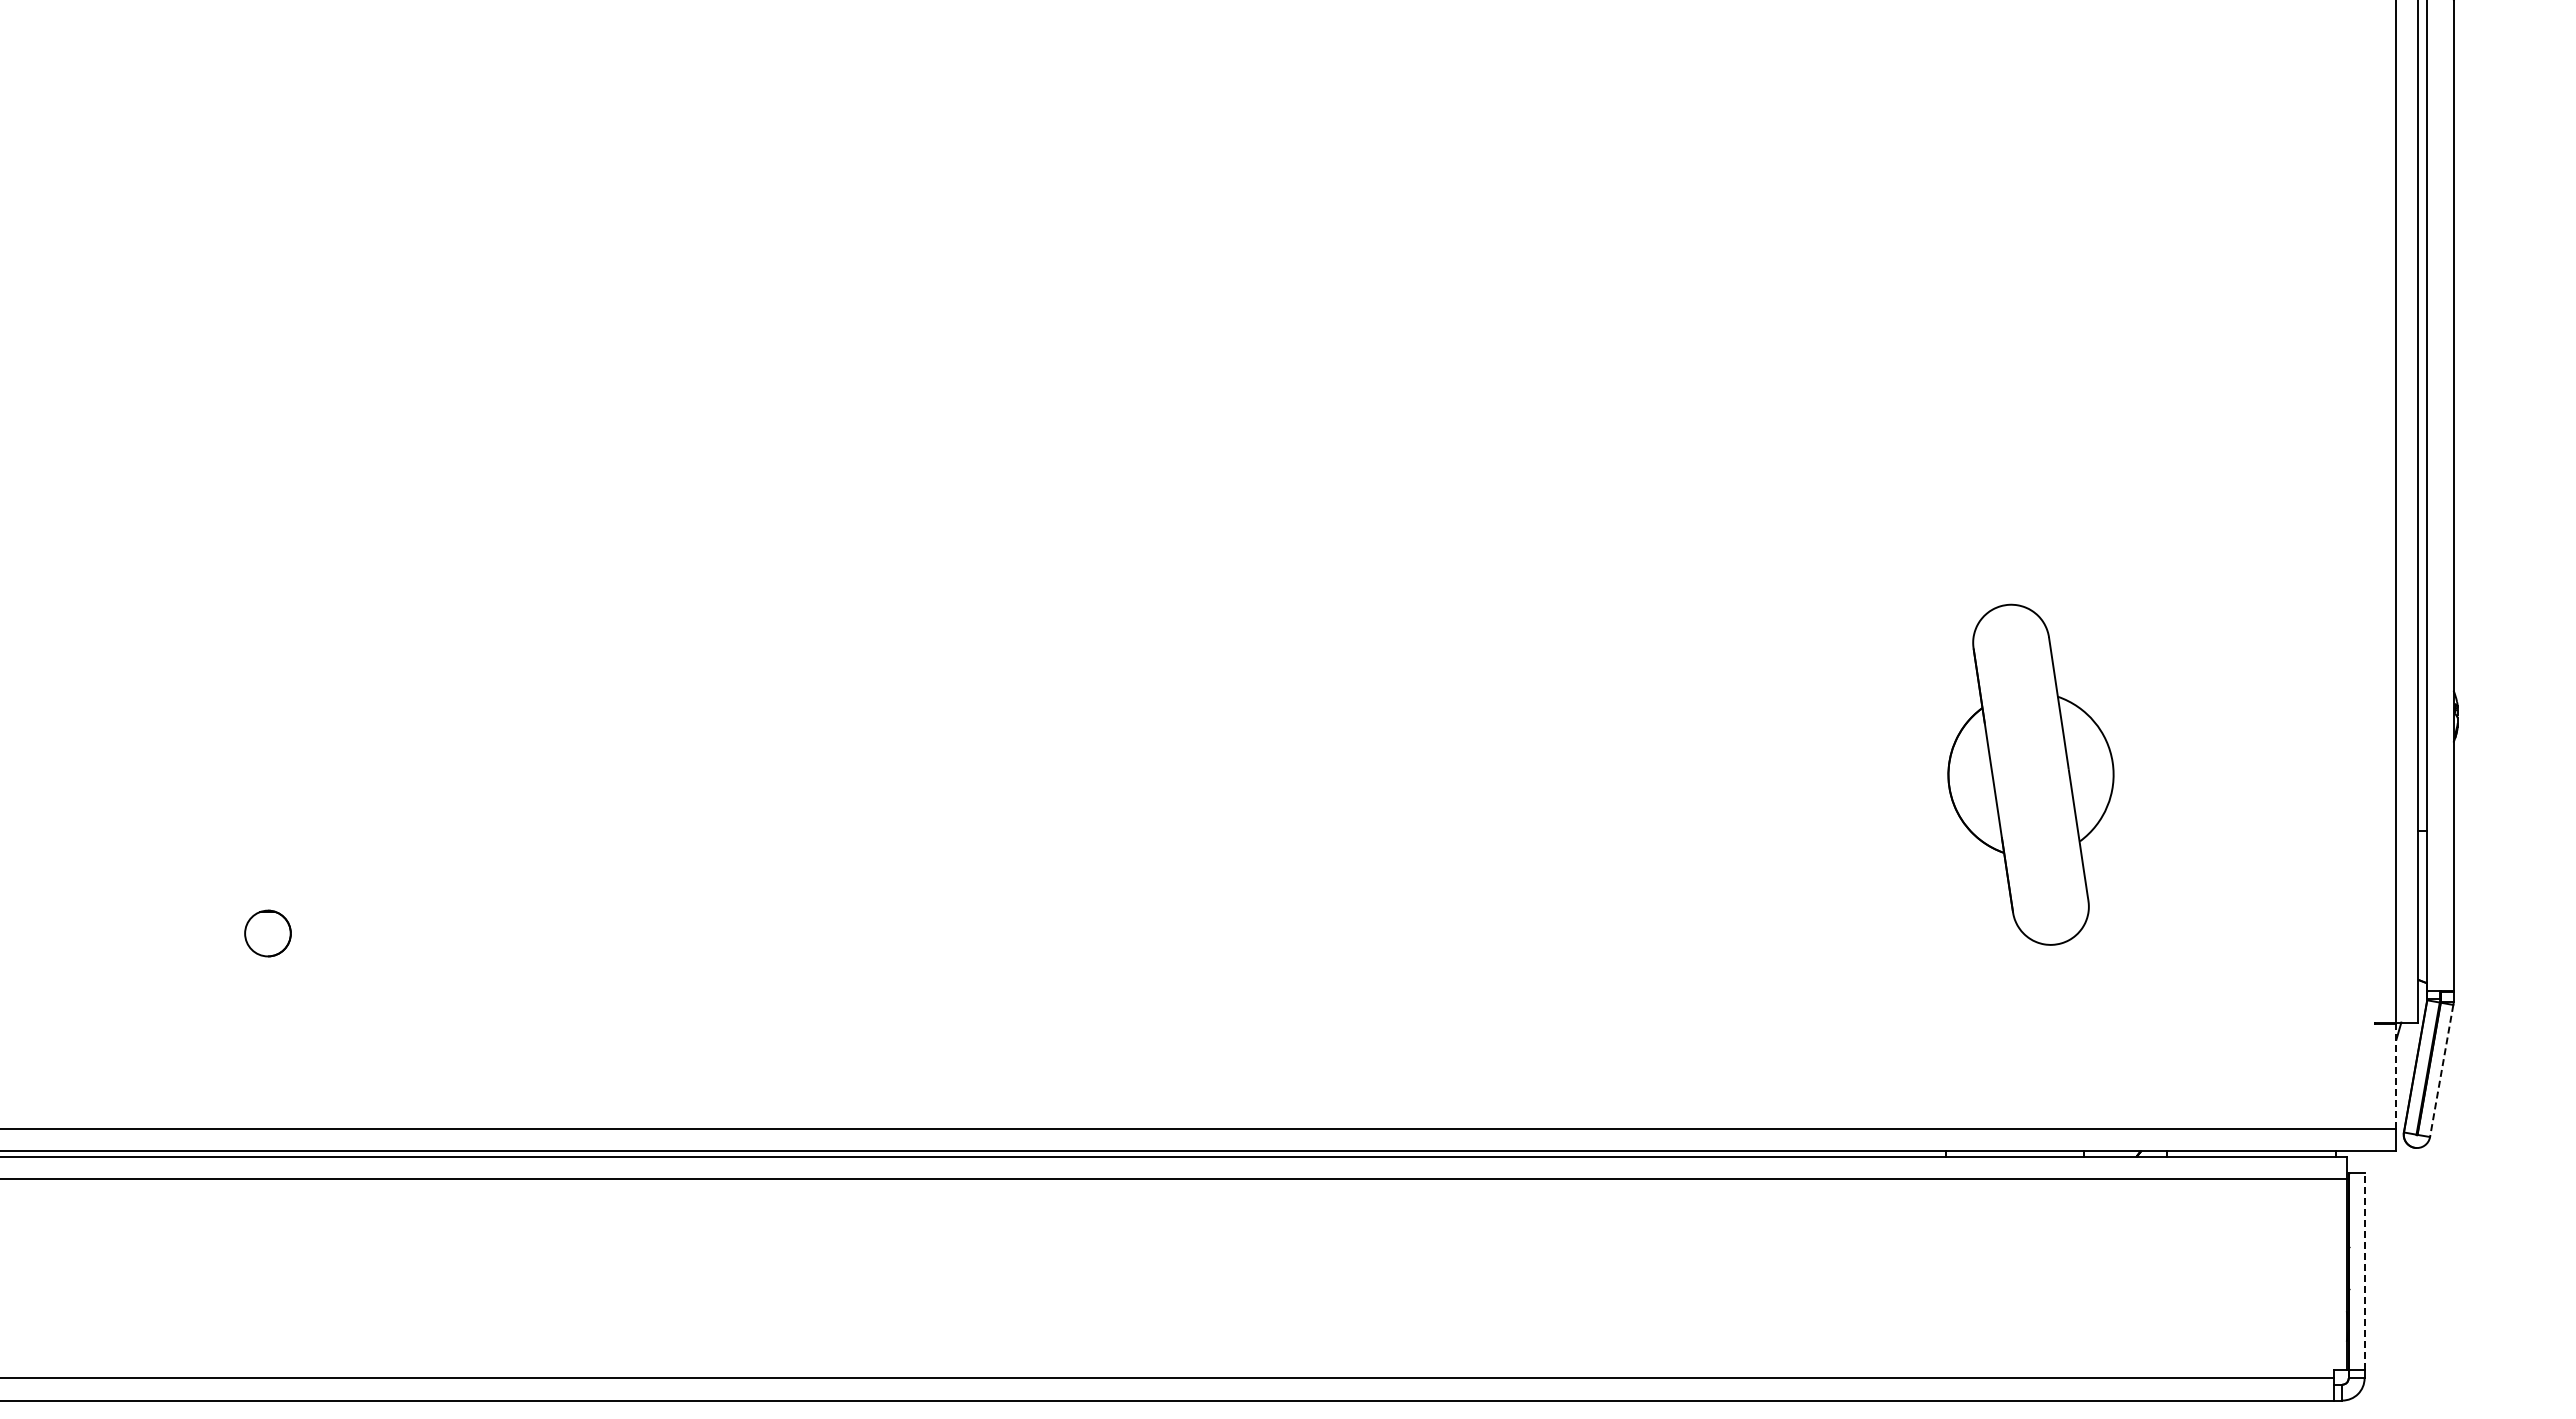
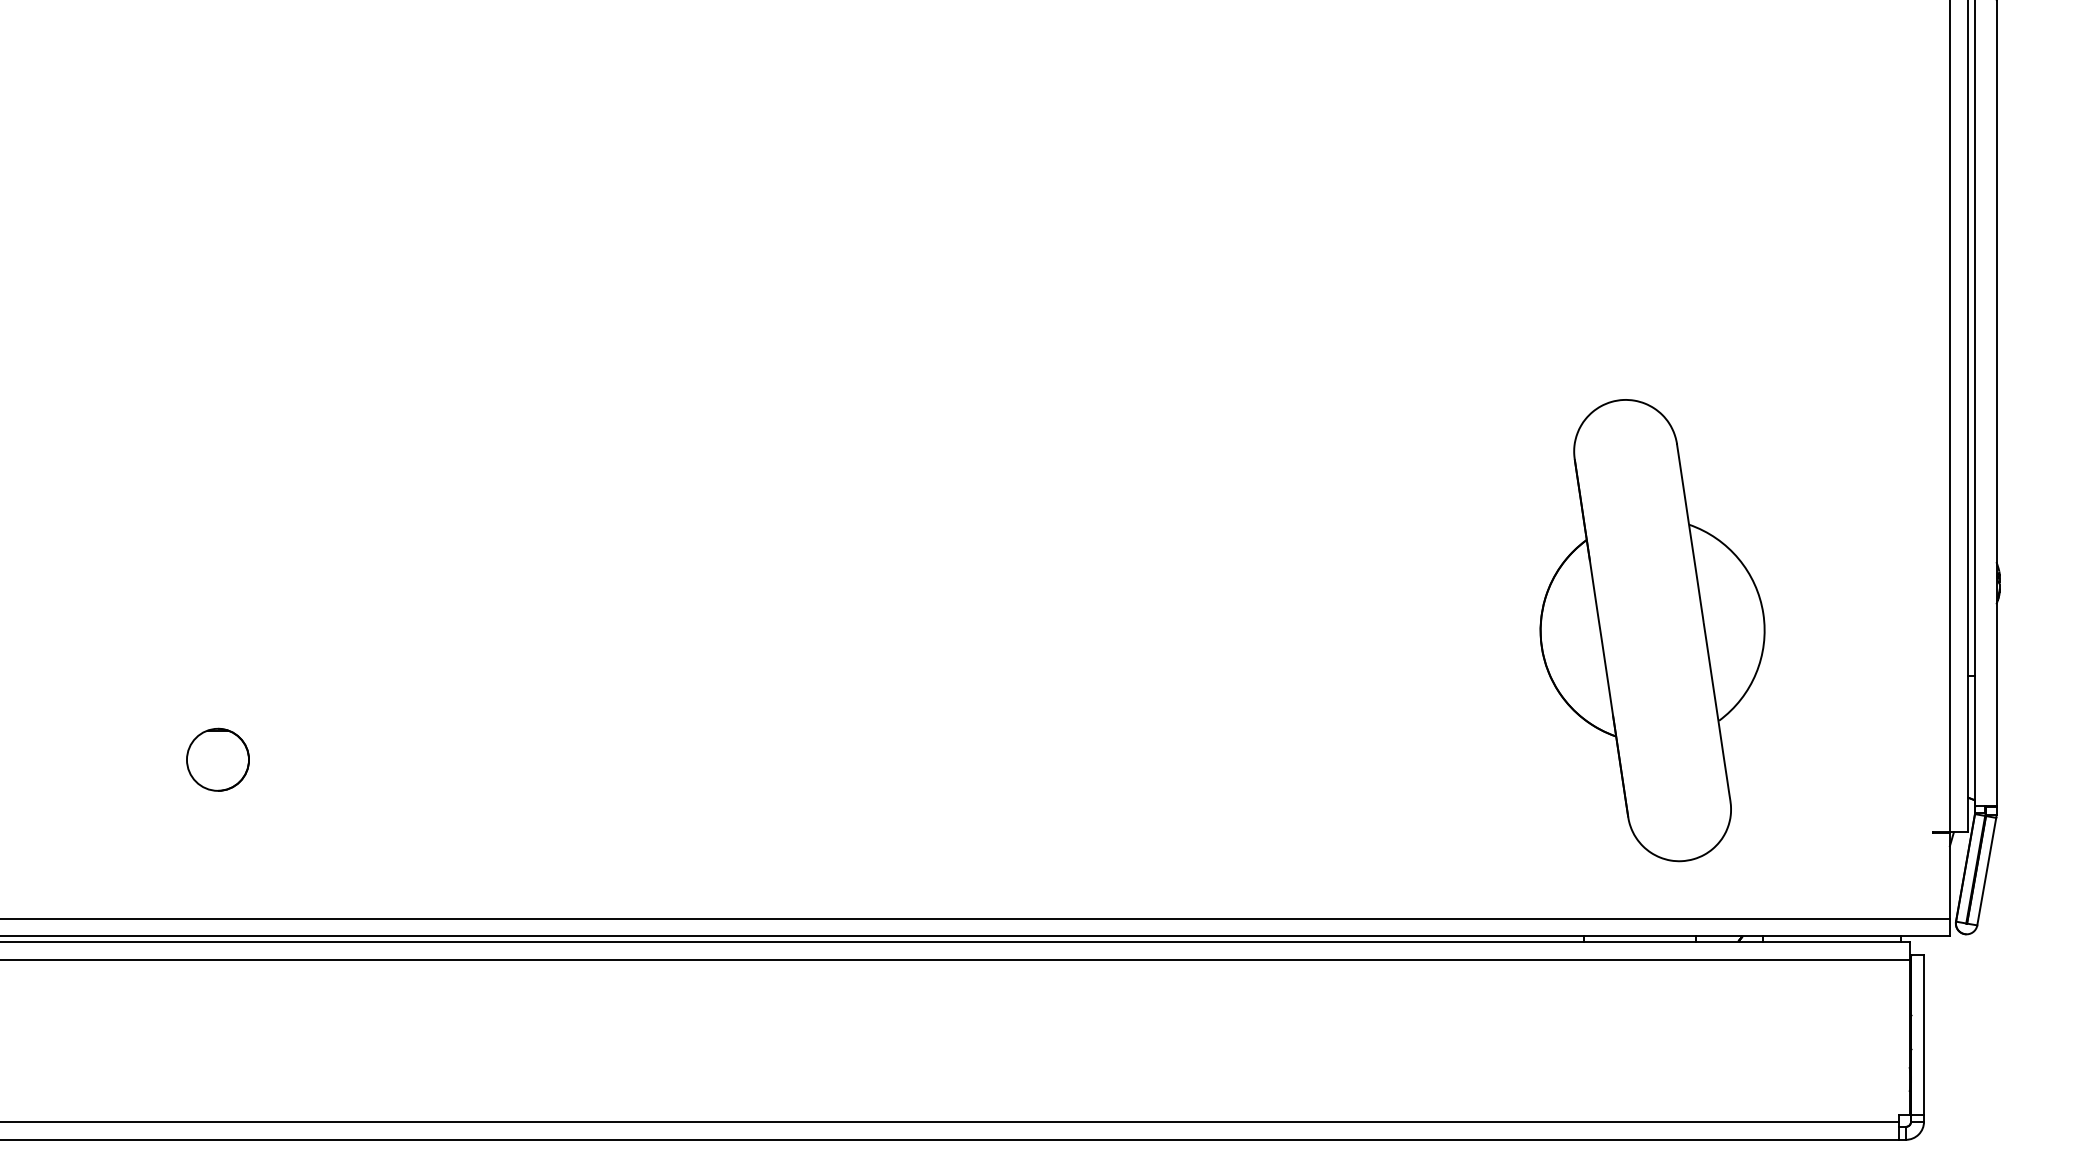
part: (2030, 774) -> (1652, 630), size x1.67
part: (267, 933) -> (217, 759), size x1.67
line: (2441, 1071) -> (1986, 872), dashed -> solid
line: (2396, 1076) -> (1949, 876), dashed -> solid
line: (2364, 1271) -> (1923, 1034), dashed -> solid

